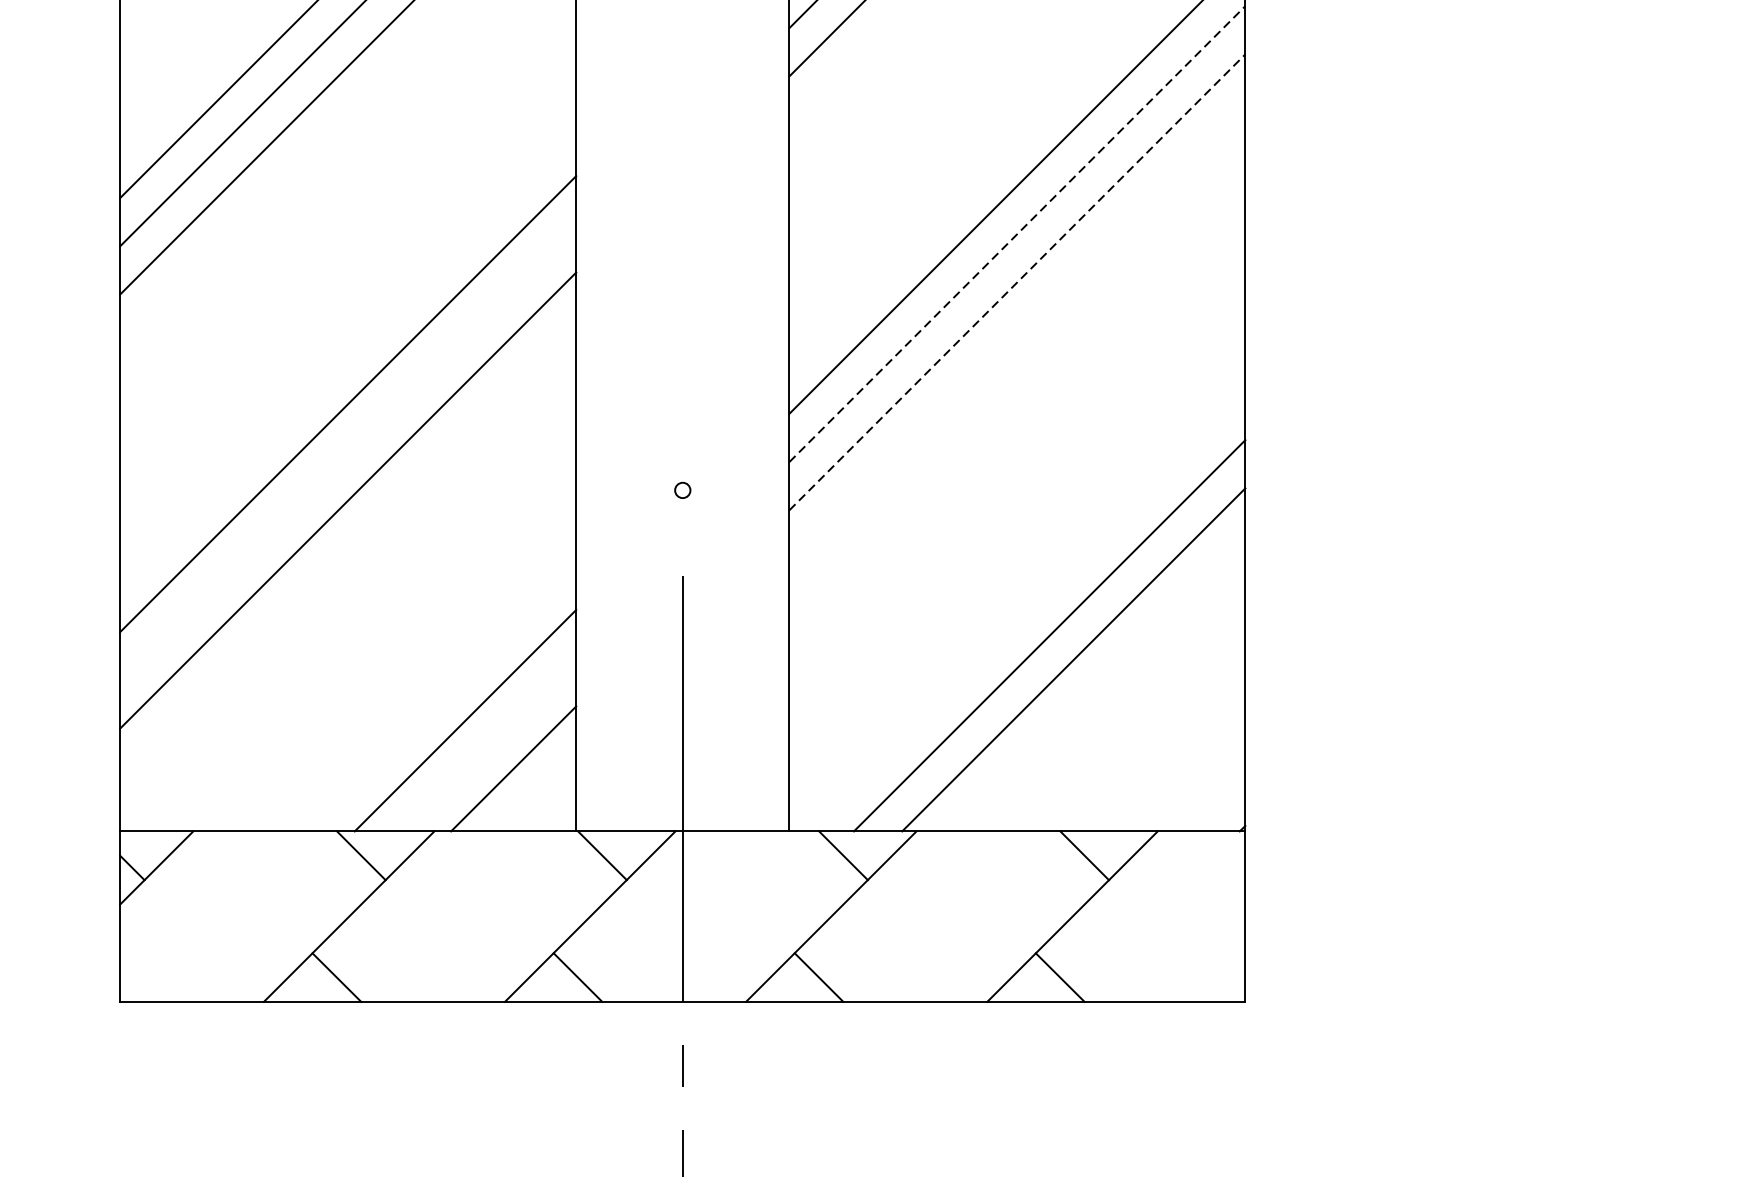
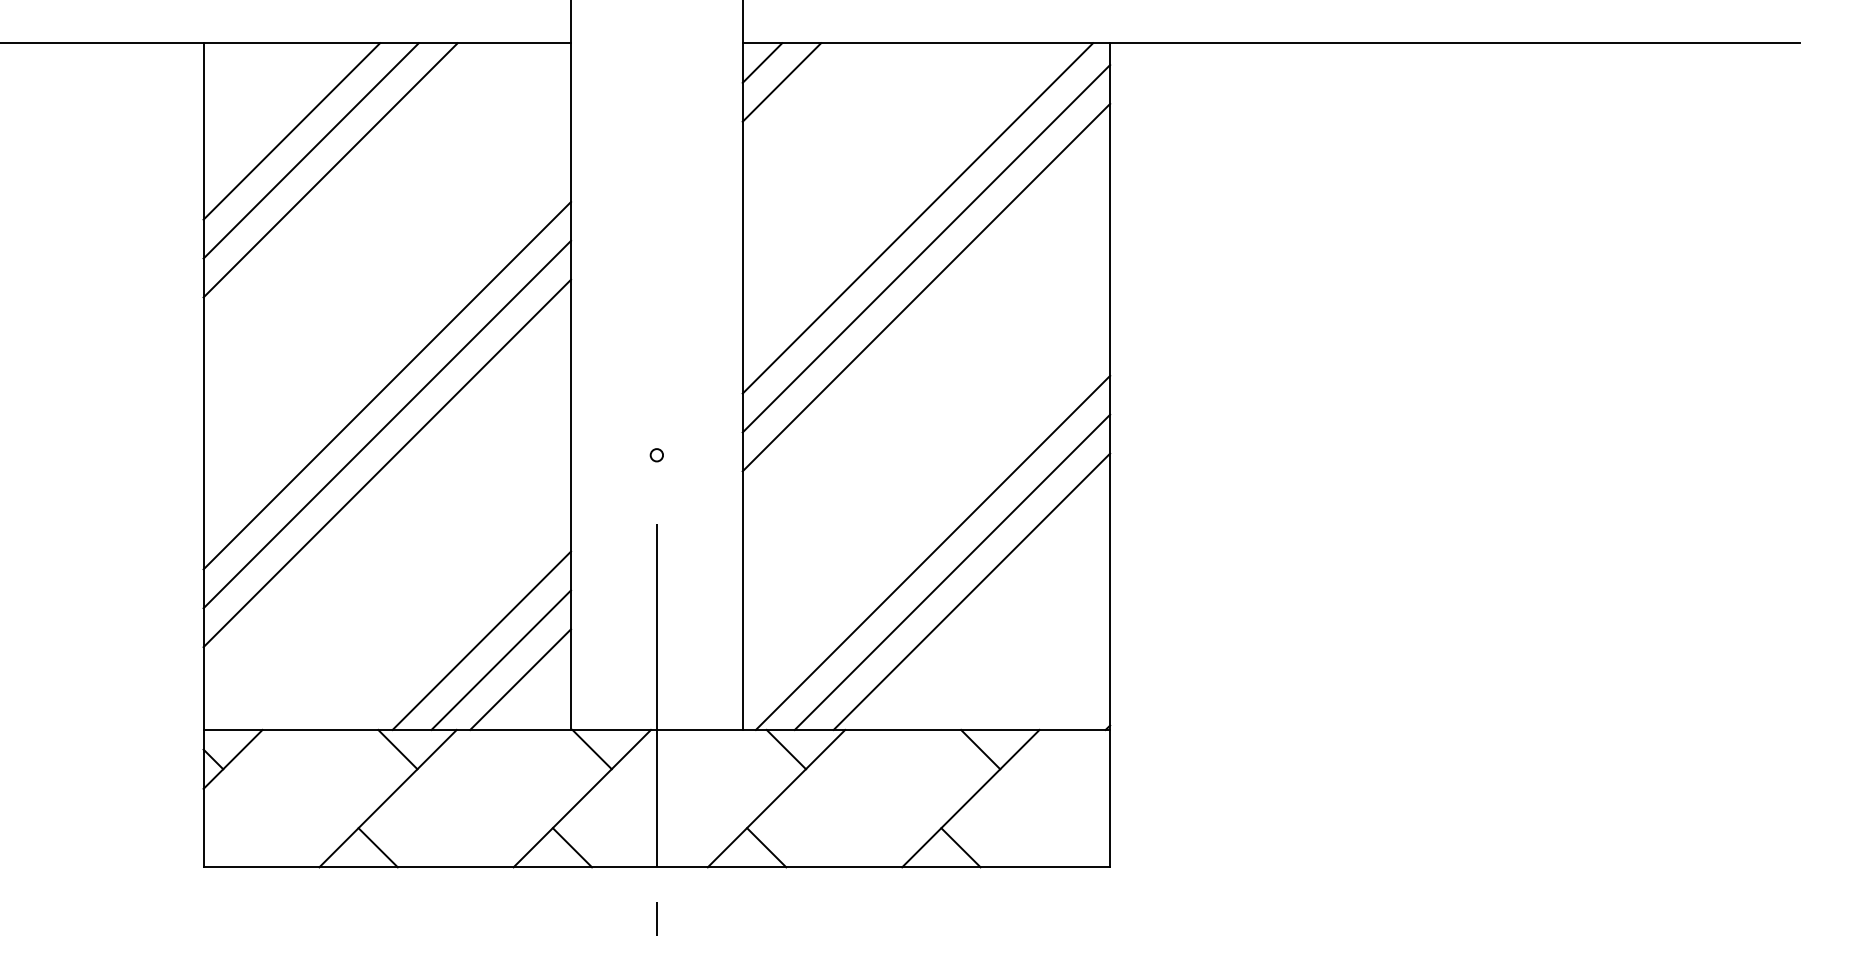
line: (1017, 233) -> (926, 248), dashed -> solid
line: (1017, 282) -> (926, 287), dashed -> solid
line: (348, 452) -> (387, 424), added
line: (1024, 611) -> (932, 552), added
line: (489, 743) -> (501, 659), added

